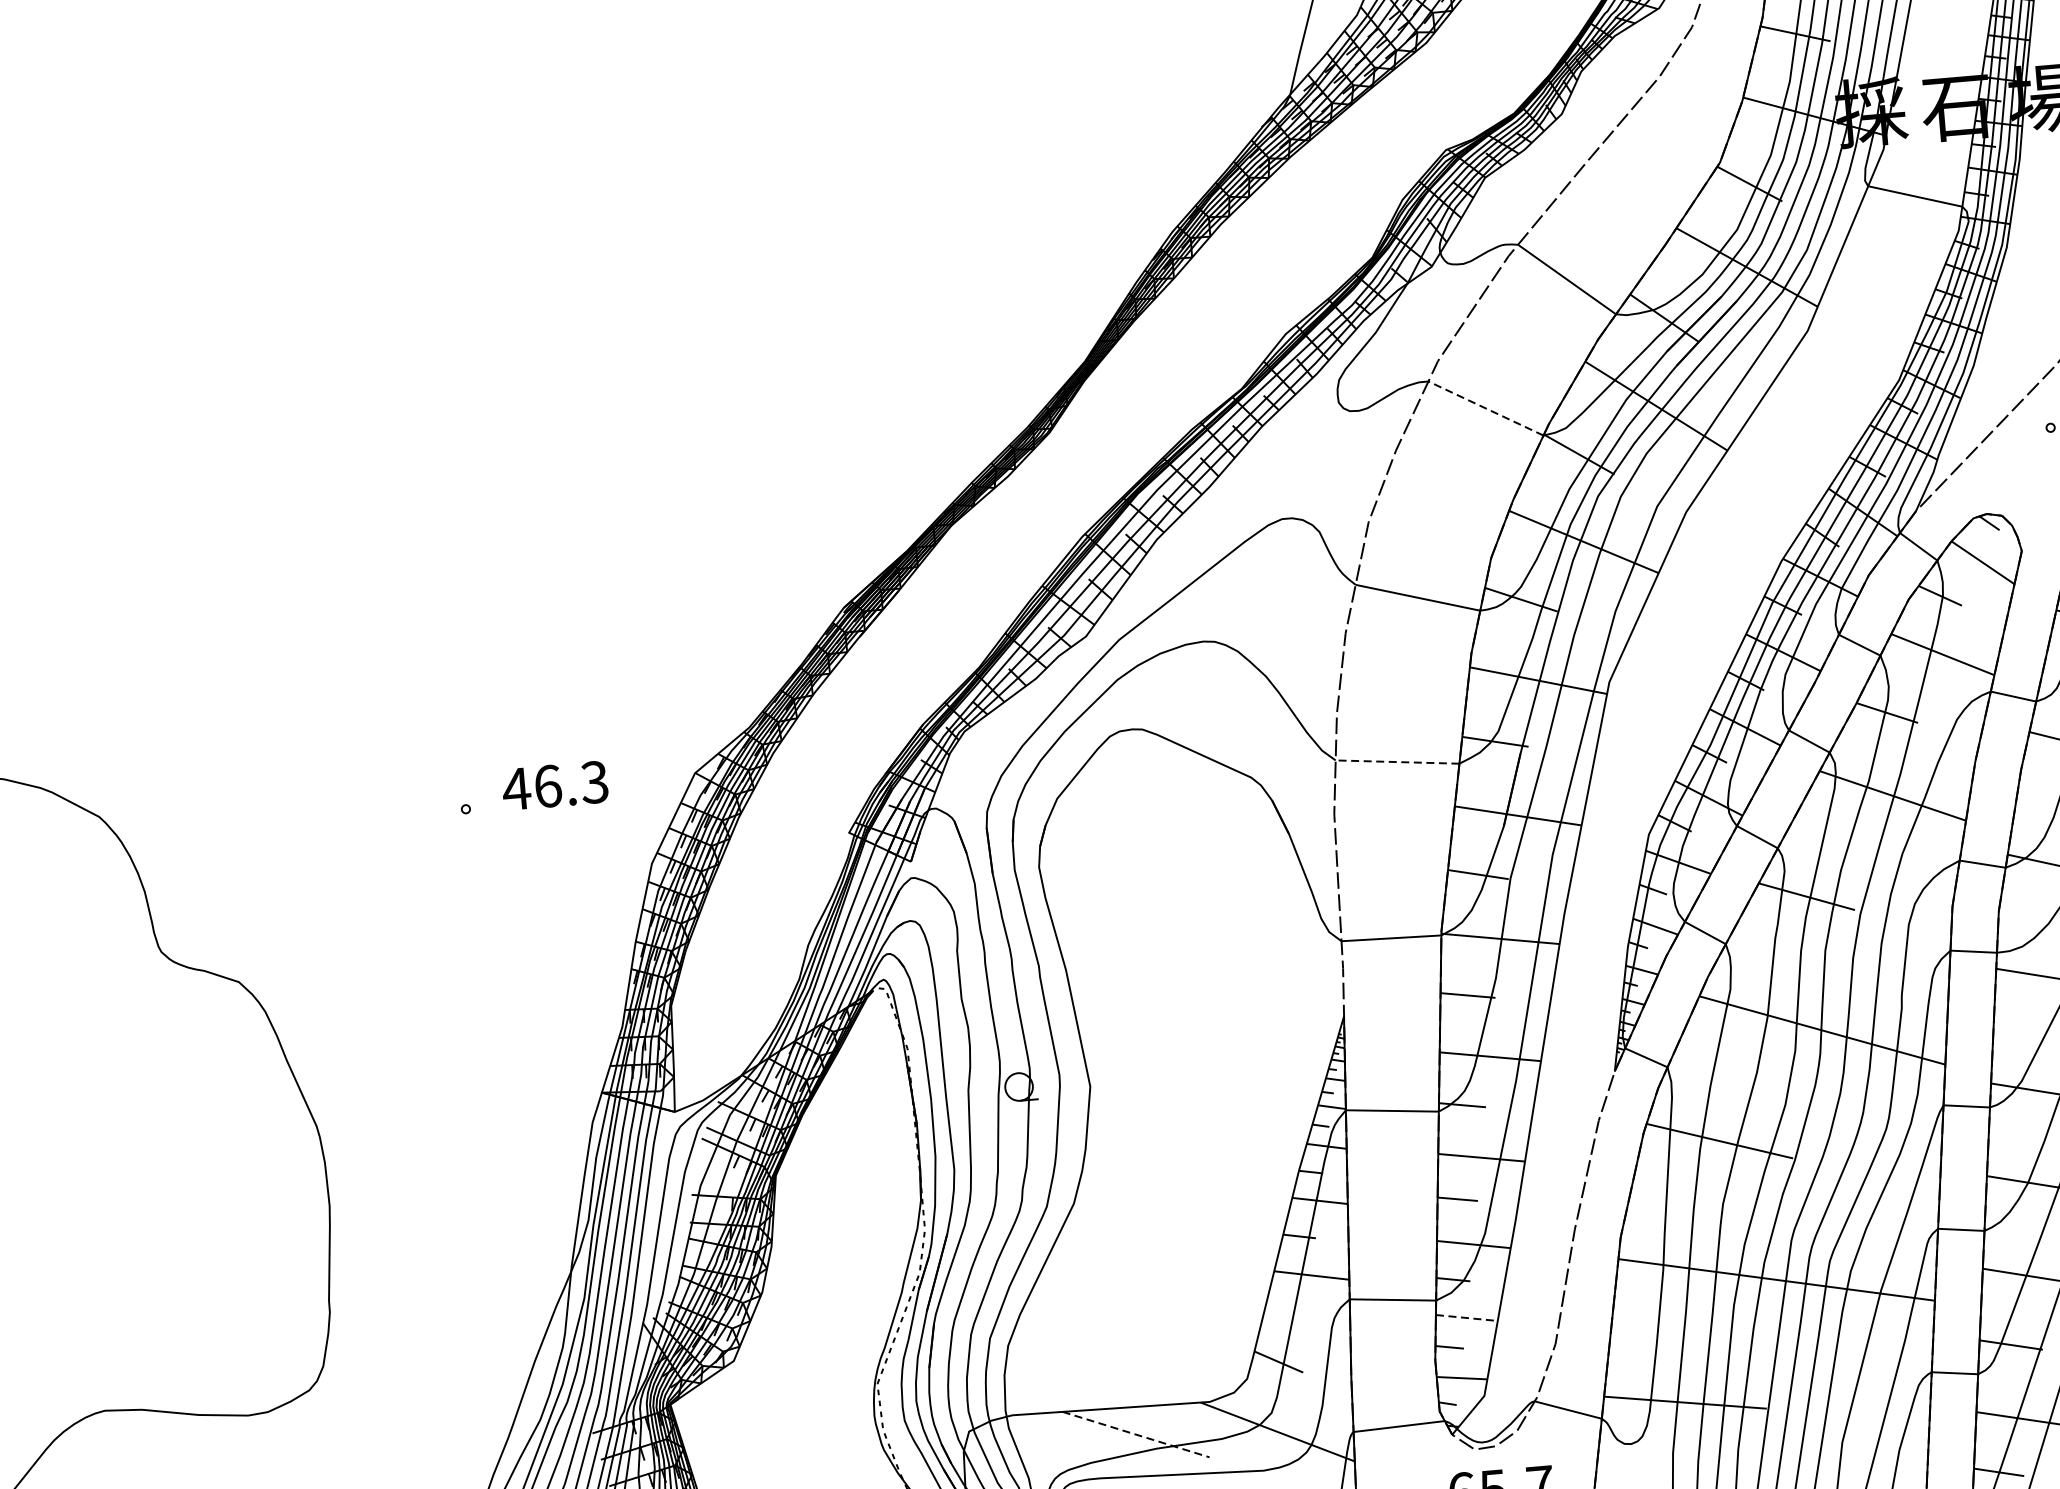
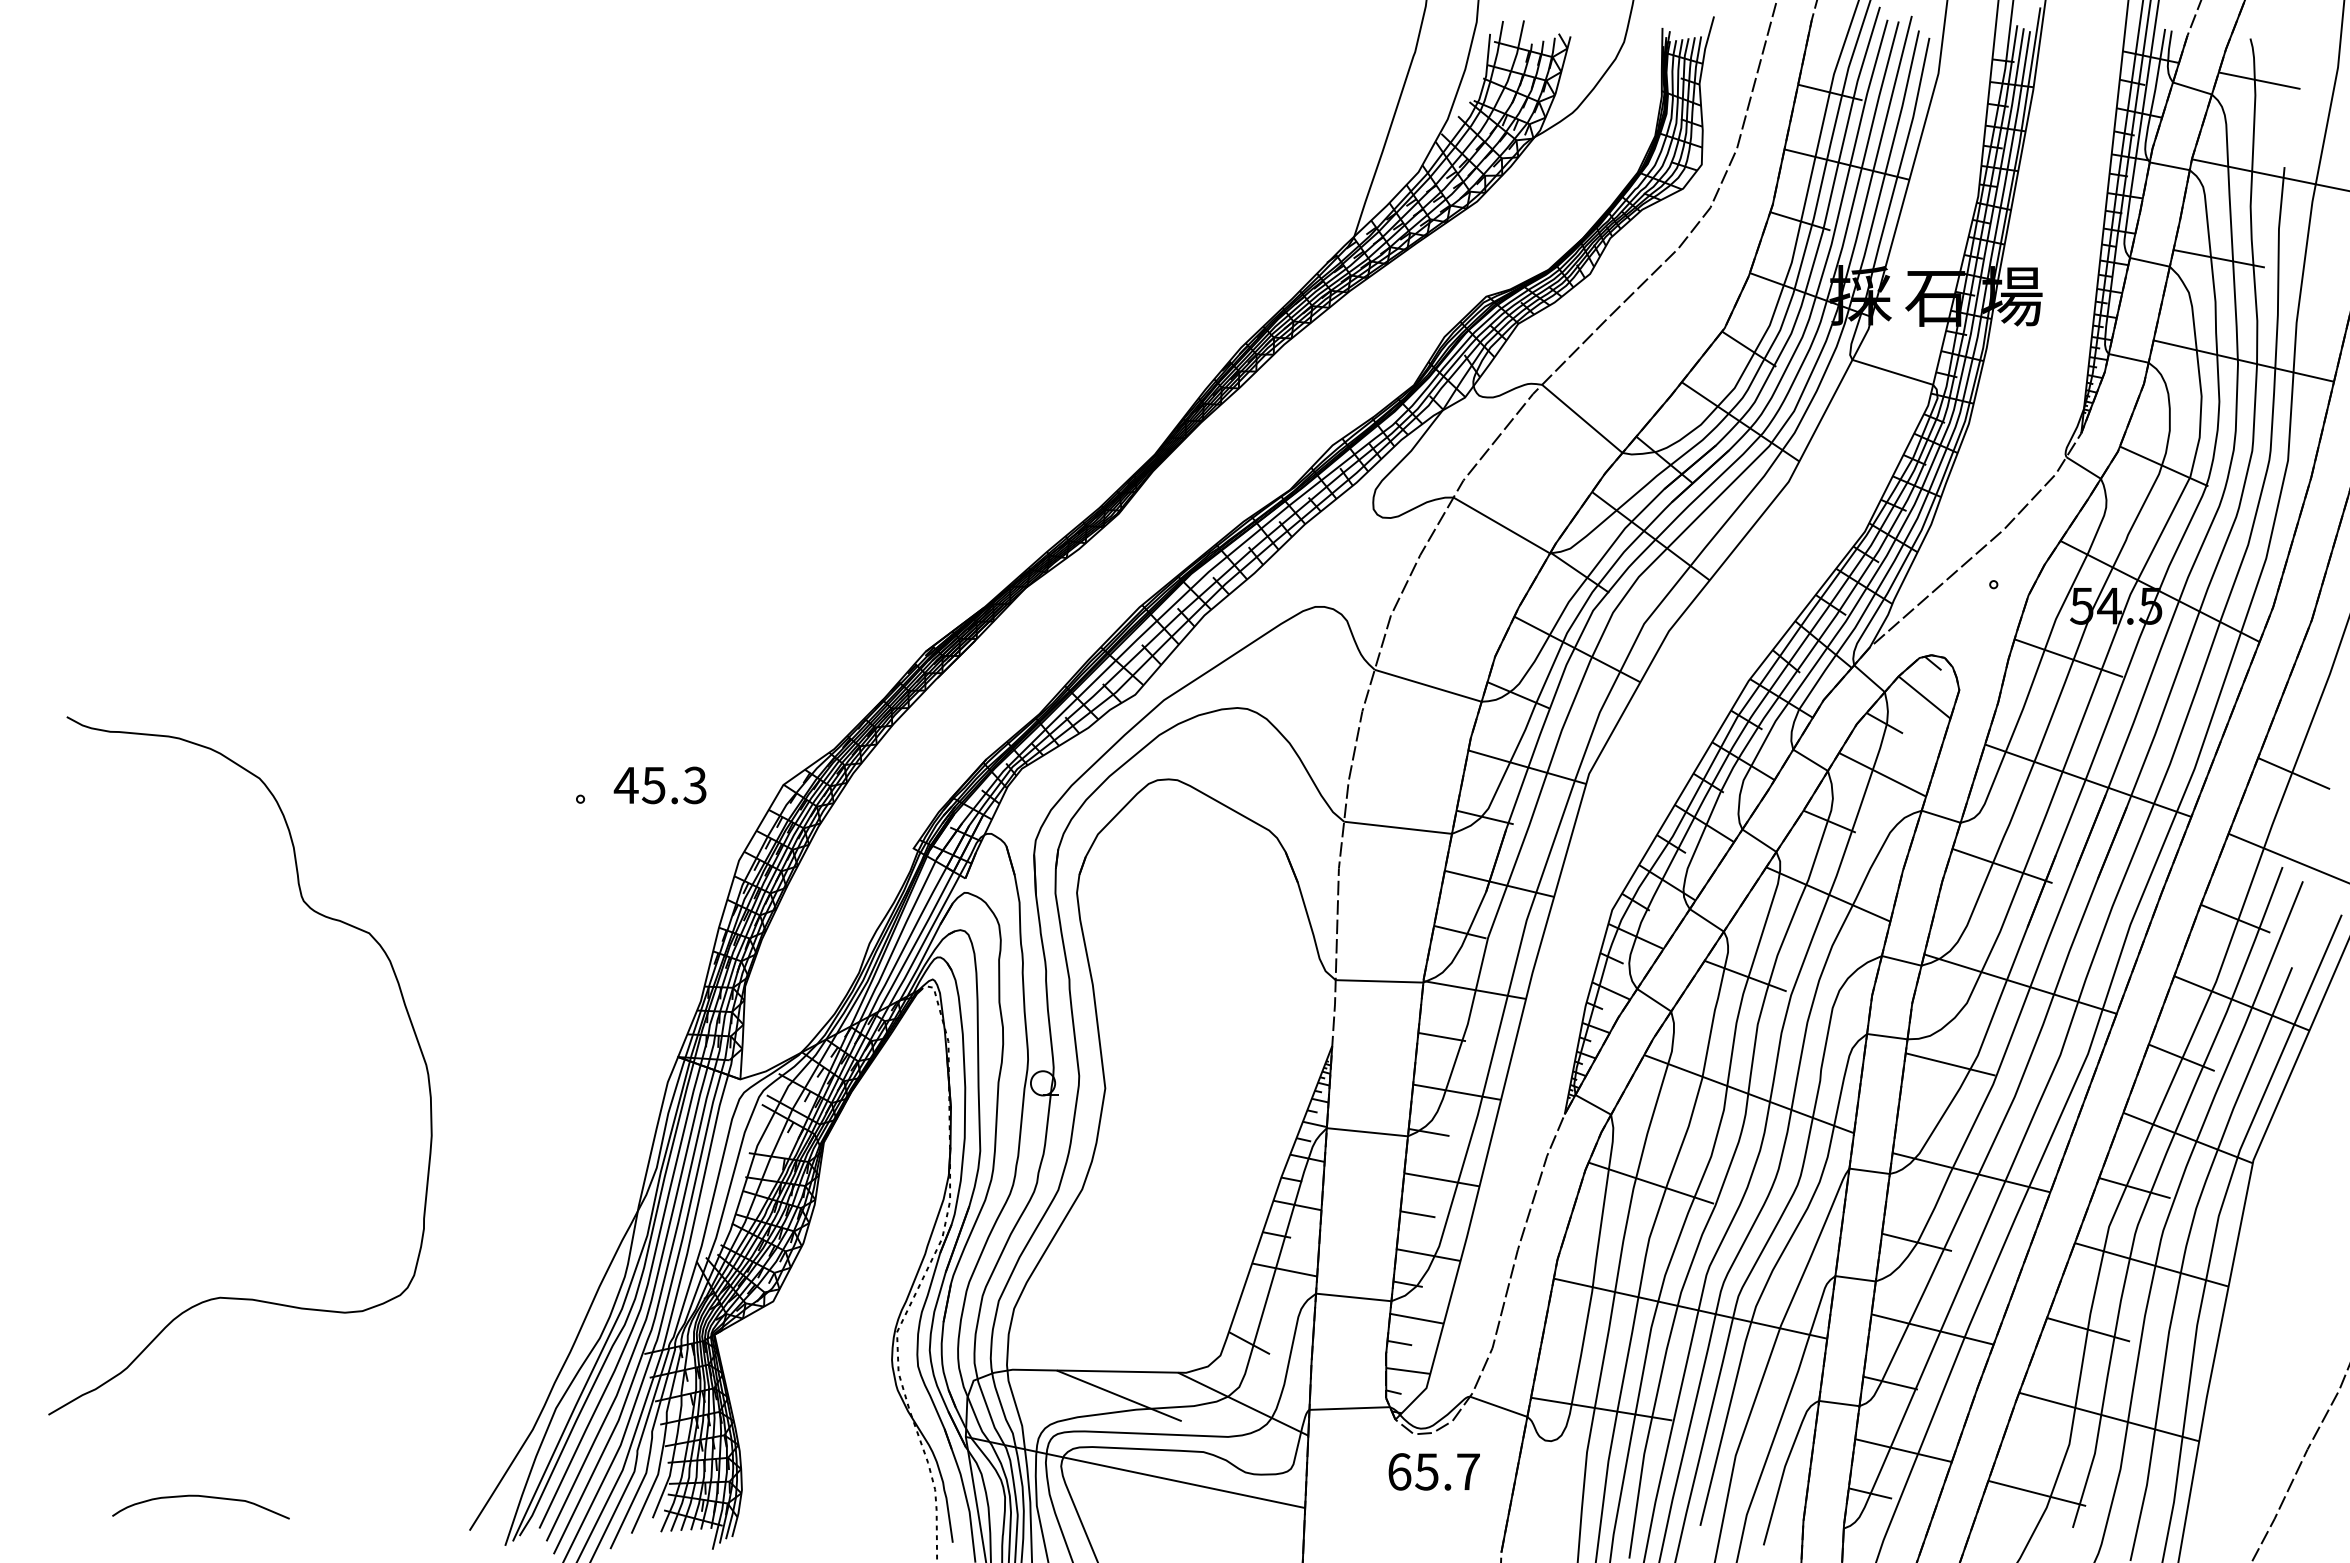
line: (1485, 408) -> (1501, 525), dashed -> solid
line: (1396, 761) -> (1397, 827), dashed -> solid
text: (547, 786) -> (653, 785), 46.3 -> 45.3
line: (1467, 1317) -> (1417, 1318), dashed -> solid
line: (1136, 1435) -> (1119, 1396), dashed -> solid

